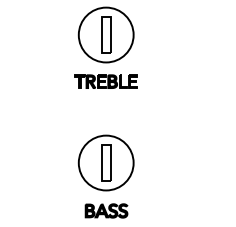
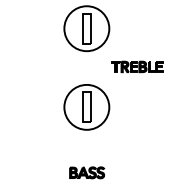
part: (105, 81) -> (137, 66), moved
part: (105, 162) -> (86, 106), moved

